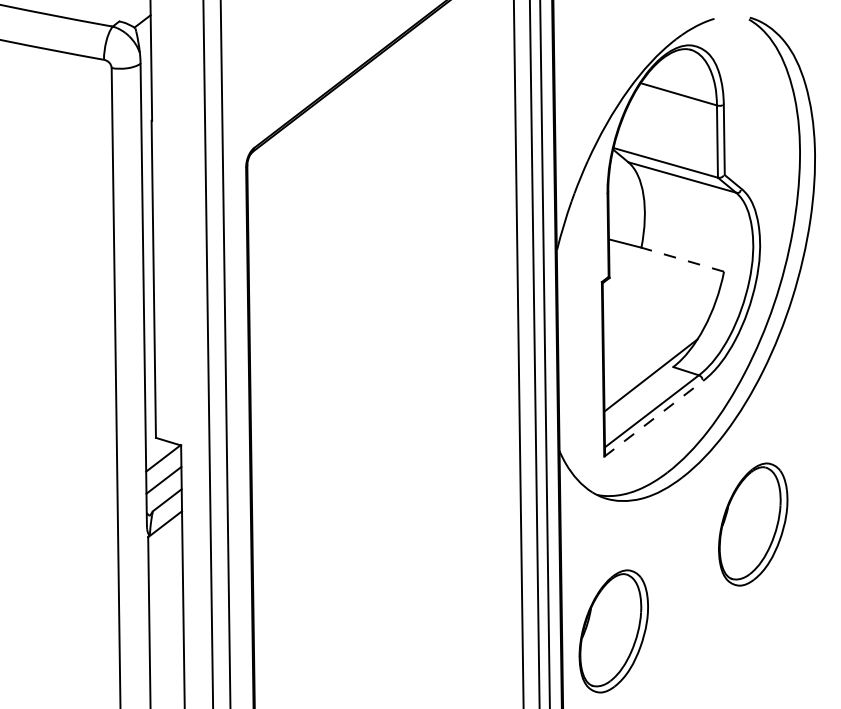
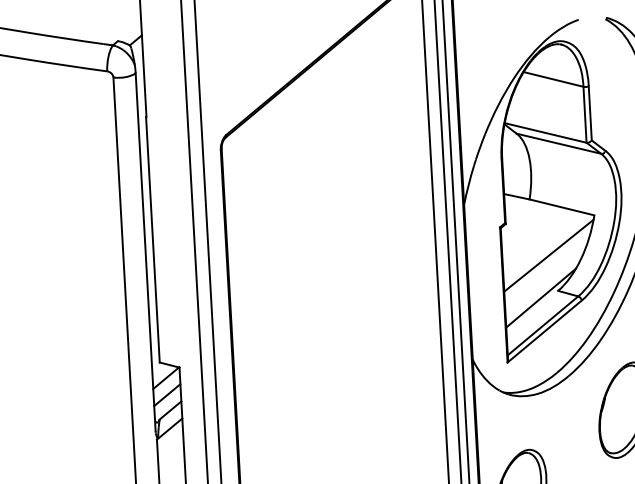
line: (681, 259) -> (560, 207), dashed -> solid
line: (662, 321) -> (548, 255), added
line: (654, 418) -> (545, 331), dashed -> solid

